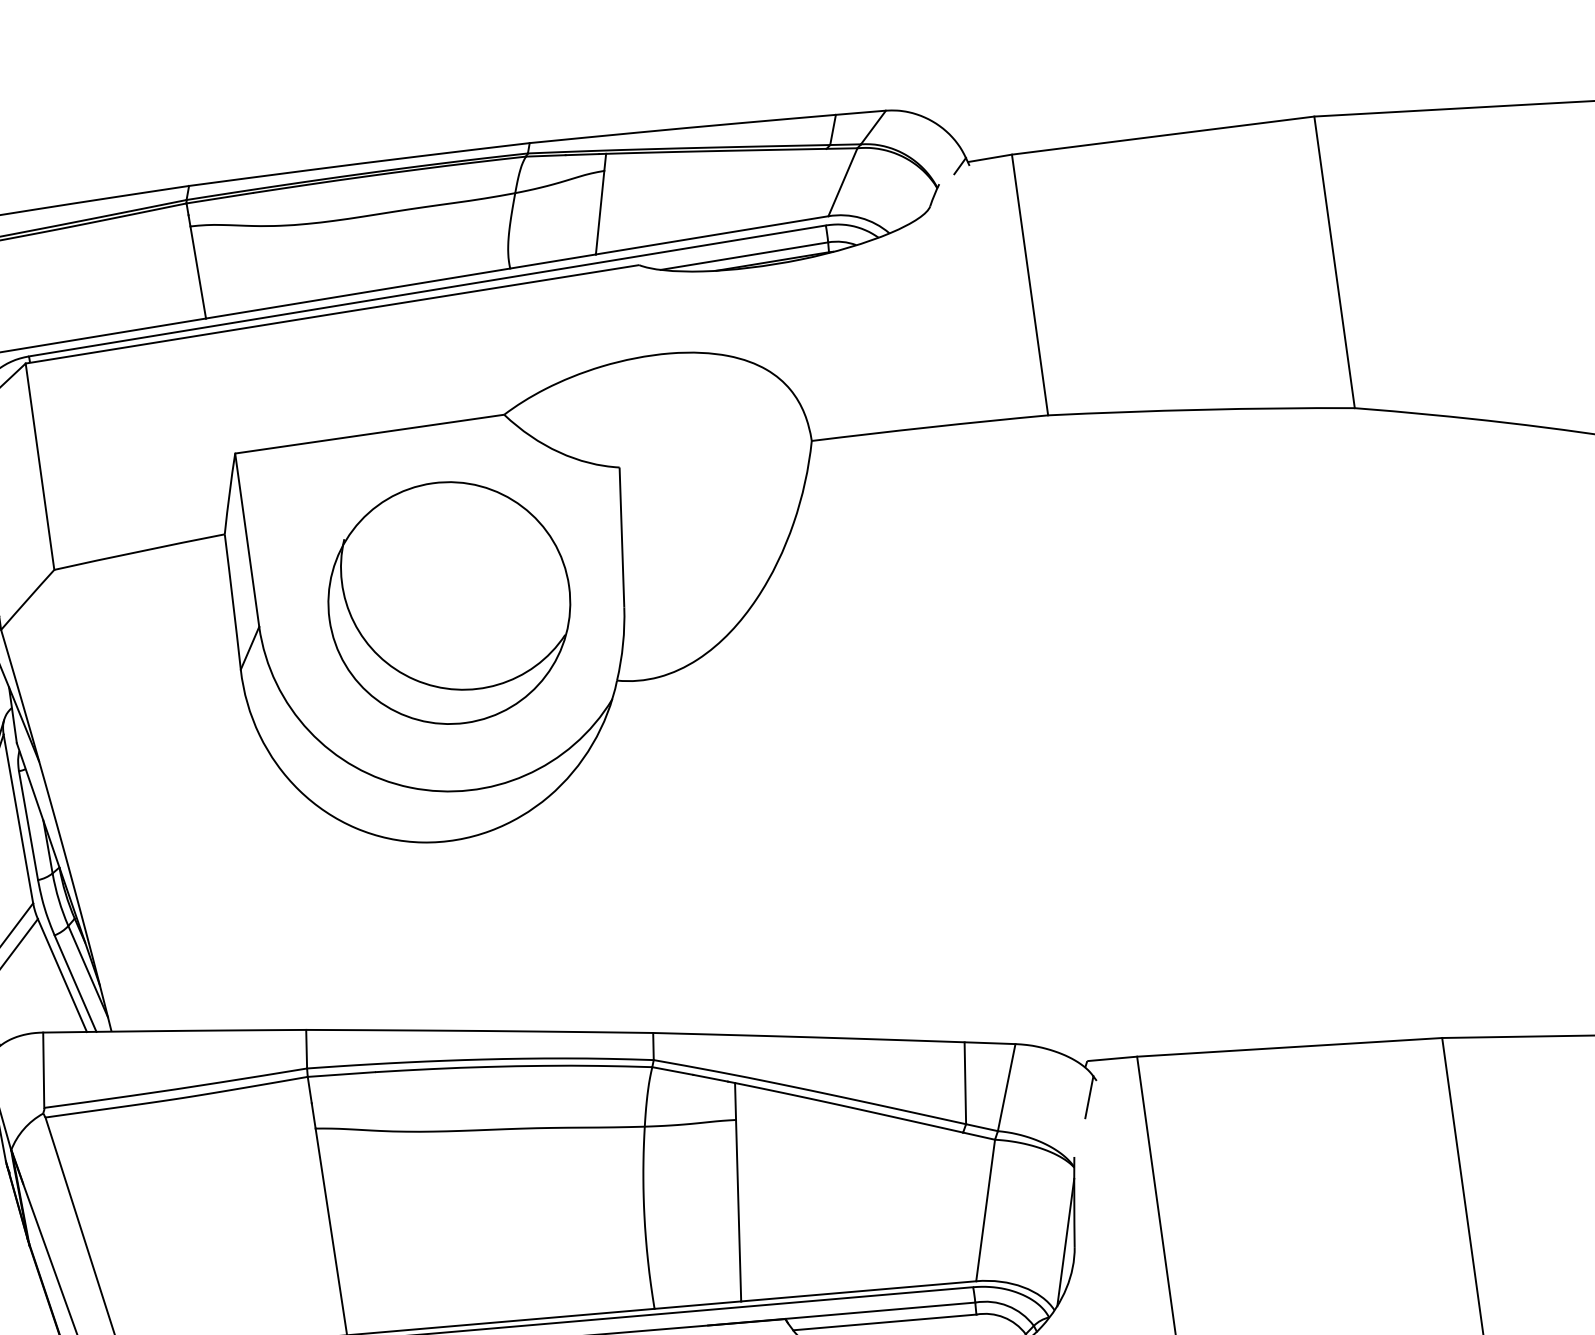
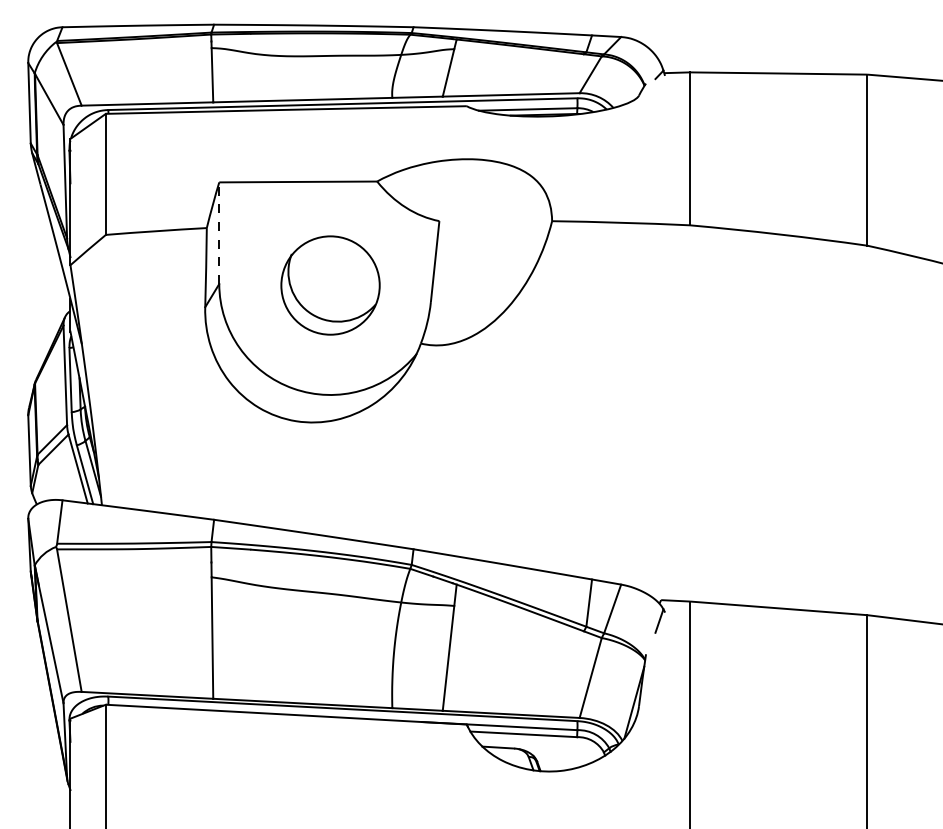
line: (247, 540) -> (219, 233), solid -> dashed
part: (449, 602) -> (330, 285), size x0.7

